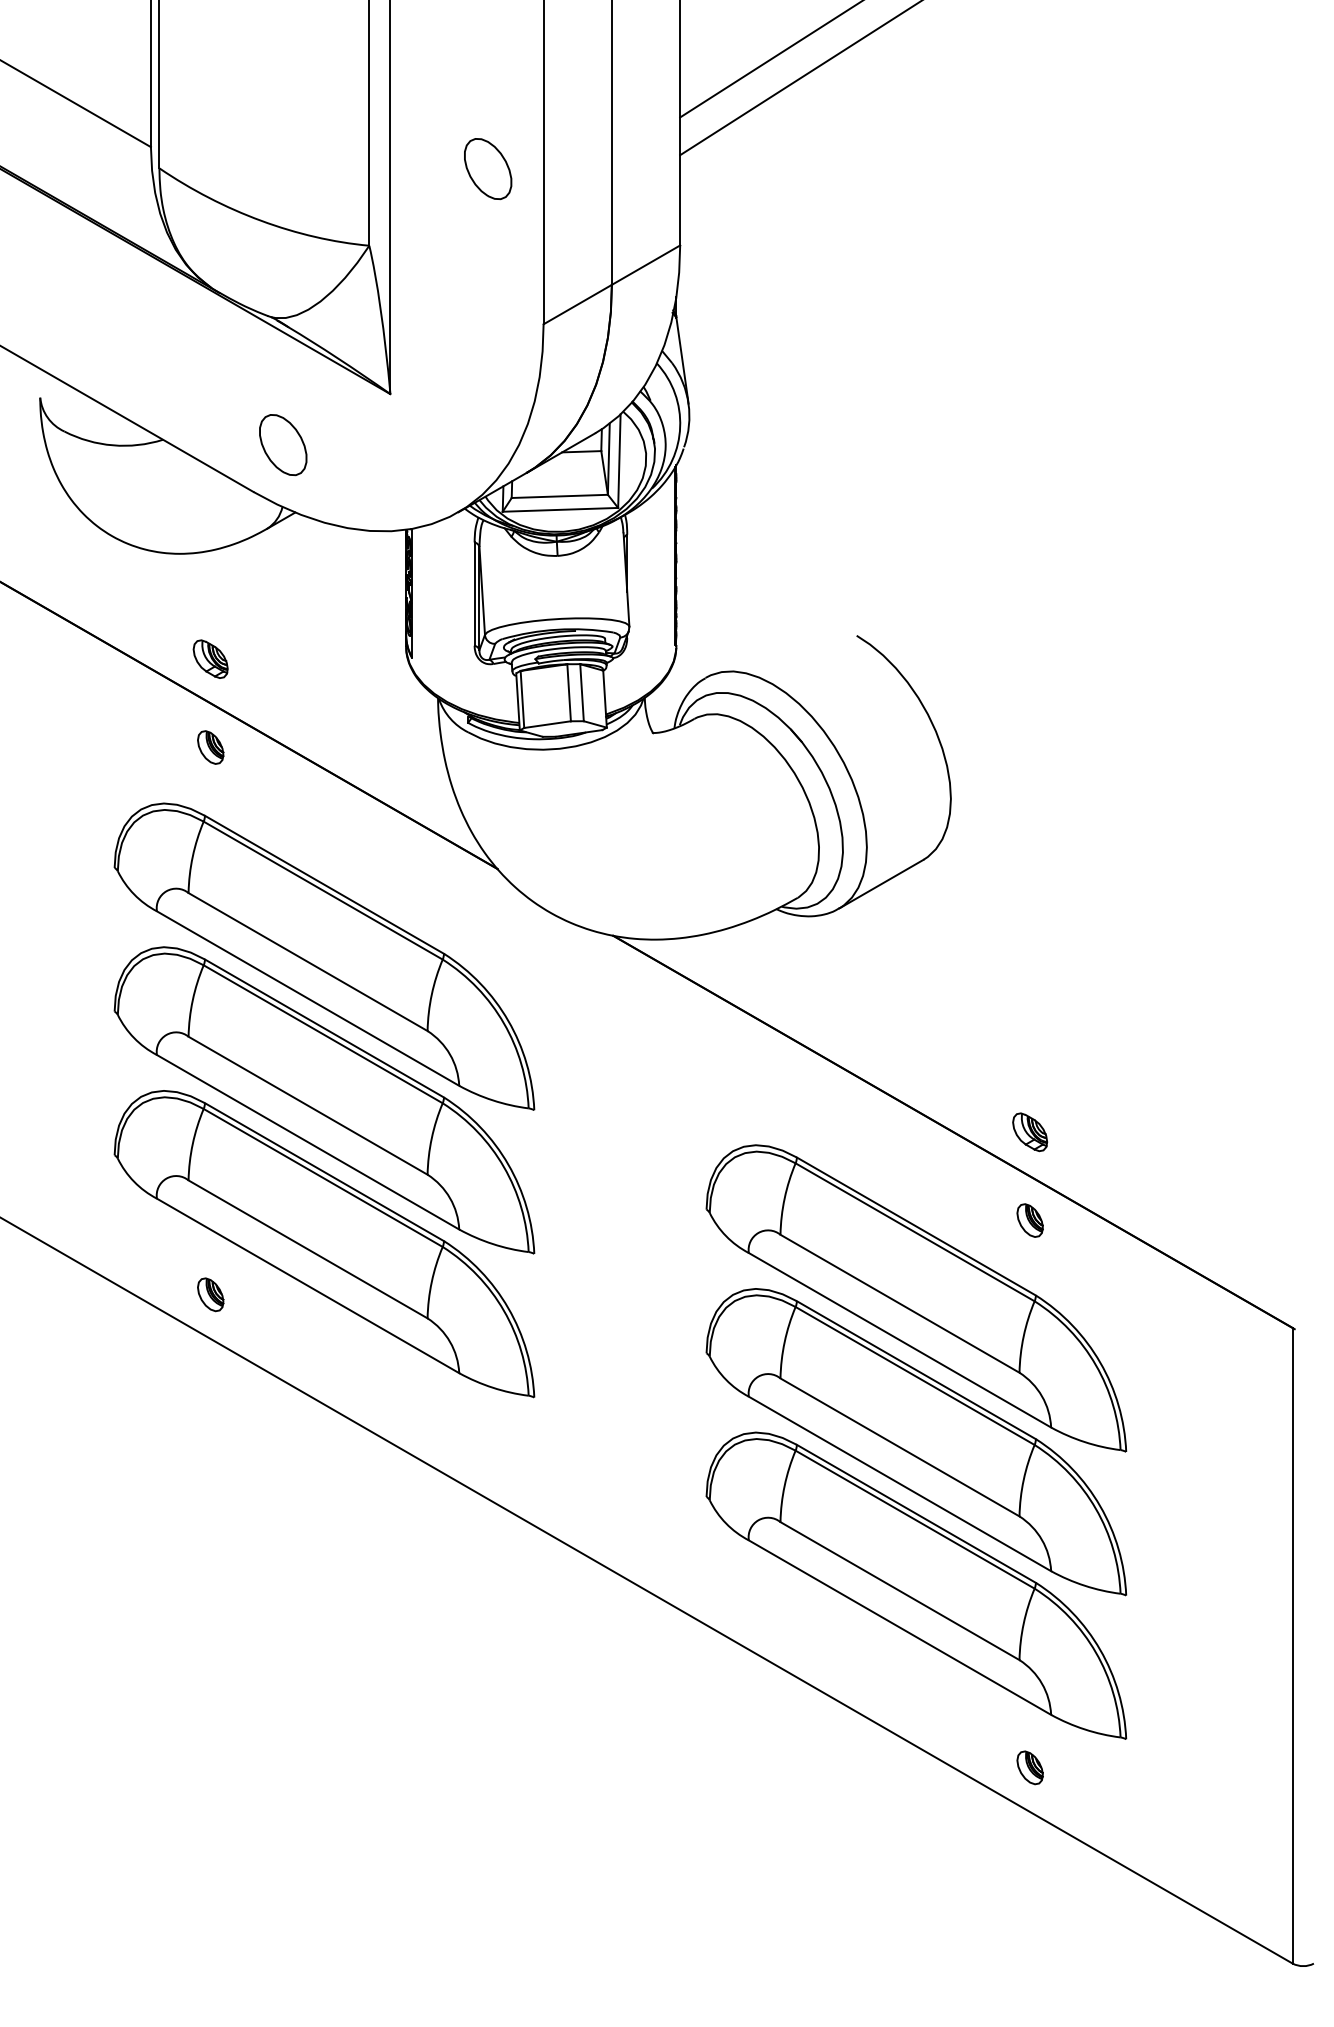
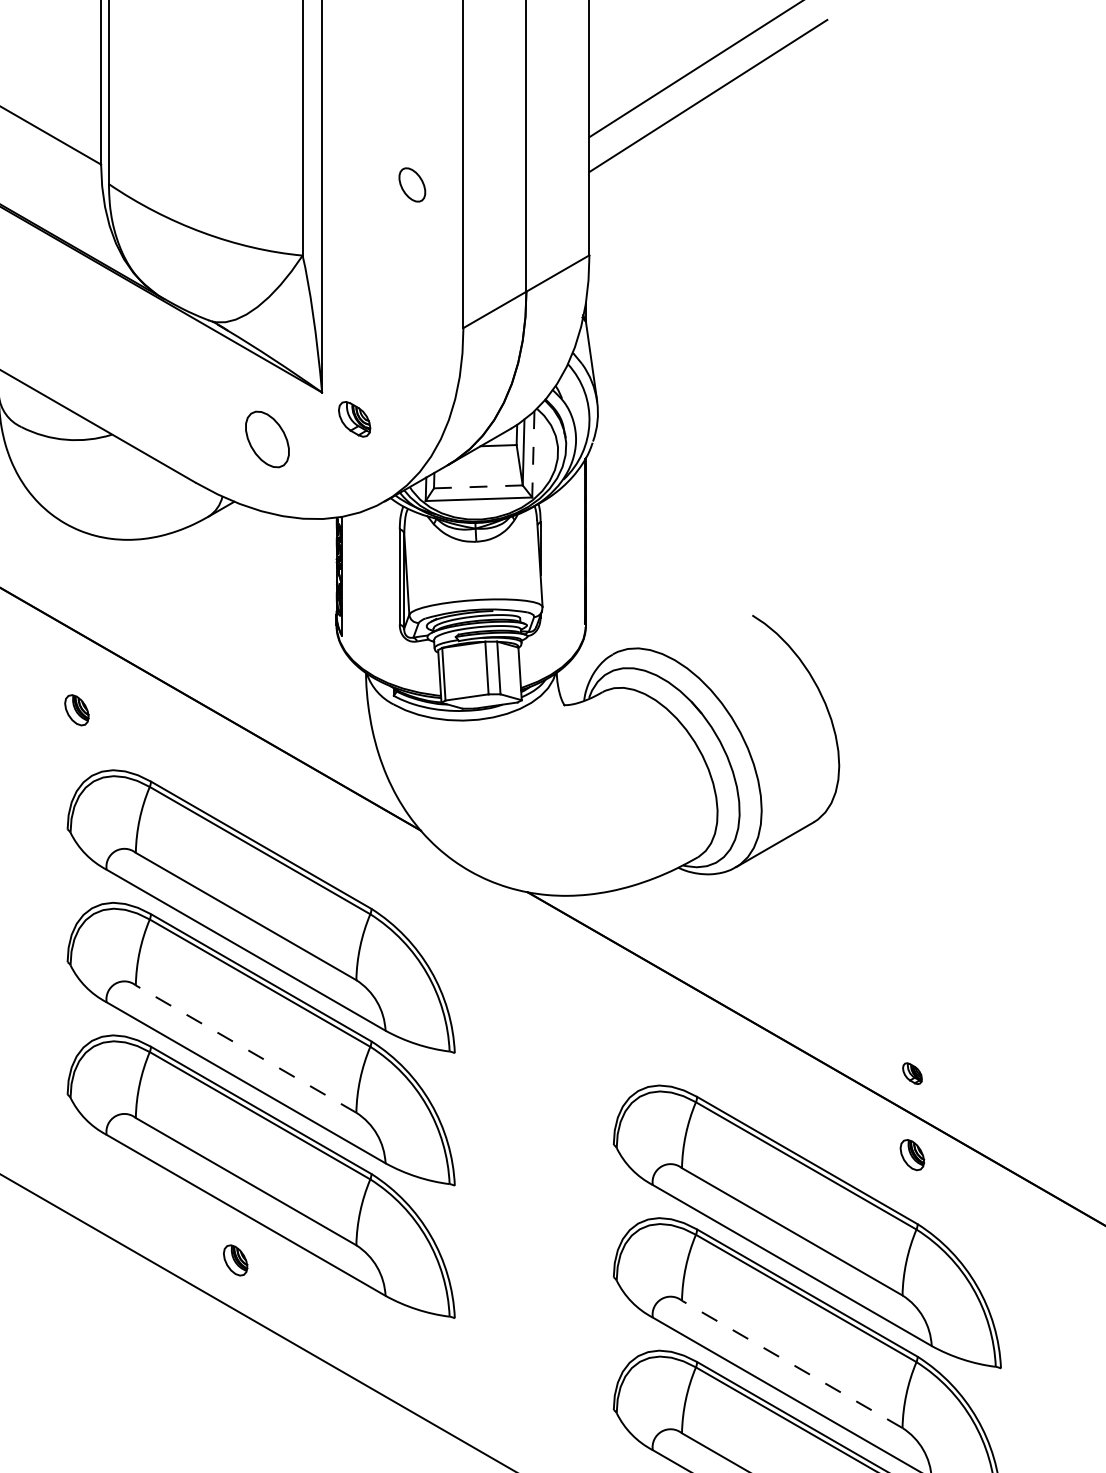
part: (488, 169) -> (412, 185), size x0.6
part: (283, 445) -> (267, 439), moved
line: (619, 461) -> (533, 454), solid -> dashed
line: (560, 496) -> (479, 486), solid -> dashed
part: (210, 658) -> (354, 418), moved
part: (210, 747) -> (76, 710), moved
line: (308, 1105) -> (246, 1048), solid -> dashed
part: (1030, 1132) -> (912, 1073), size x0.6
part: (210, 1294) -> (235, 1260), moved
line: (900, 1447) -> (792, 1364), solid -> dashed

